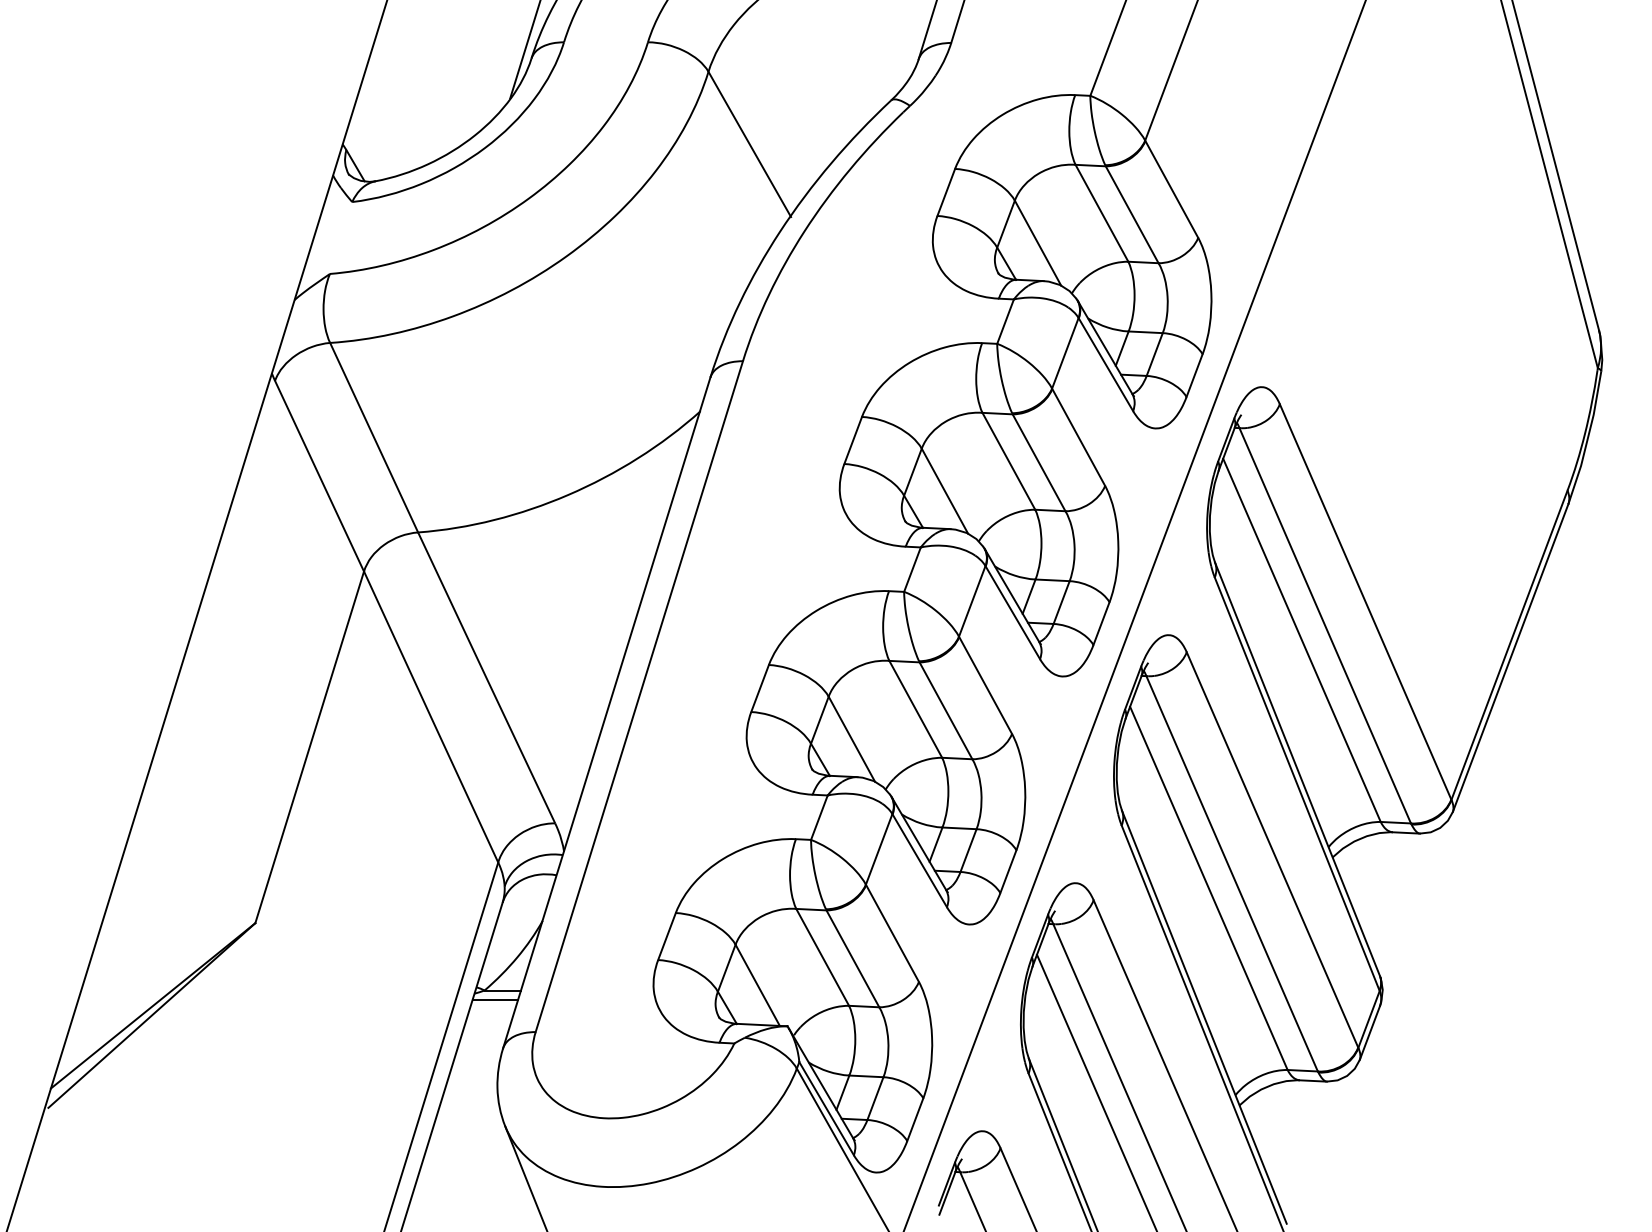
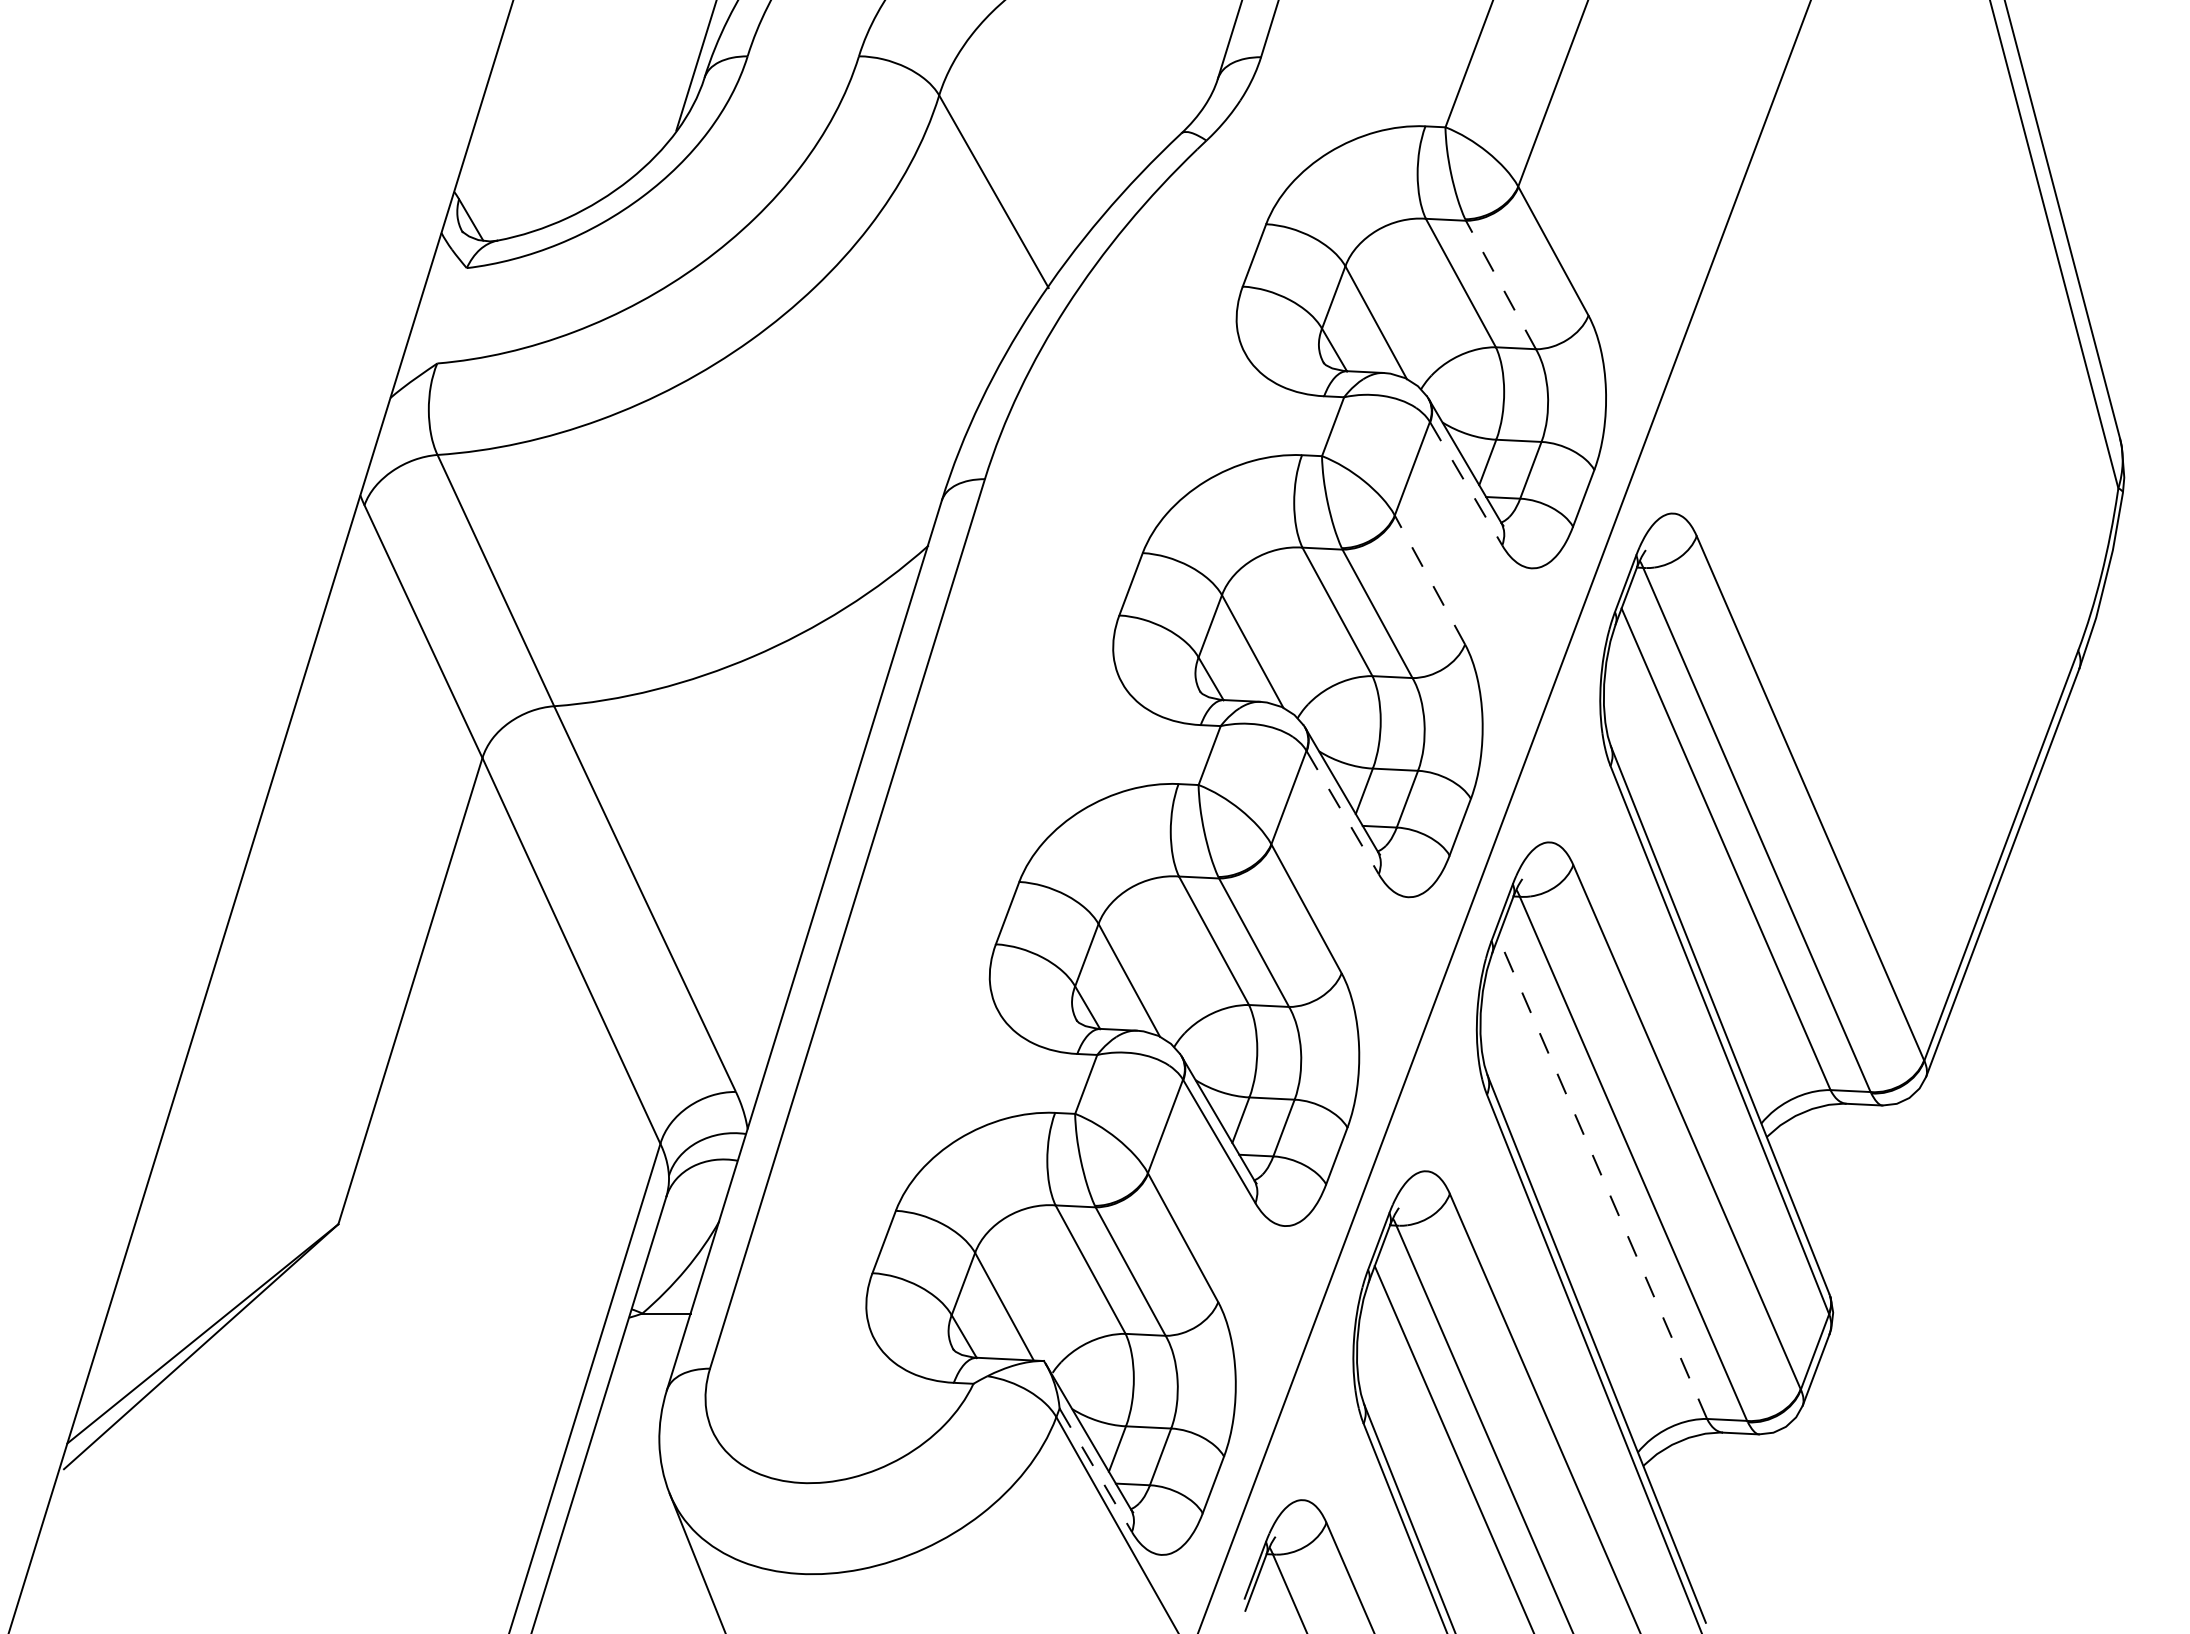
line: (1131, 214) -> (1500, 284), solid -> dashed
line: (1106, 364) -> (1466, 483), solid -> dashed
line: (1078, 436) -> (1429, 579), solid -> dashed
line: (1012, 612) -> (1342, 812), solid -> dashed
line: (1208, 888) -> (1602, 1178), solid -> dashed
line: (495, 999) -> (656, 1325), removed
line: (826, 1108) -> (1095, 1470), solid -> dashed

